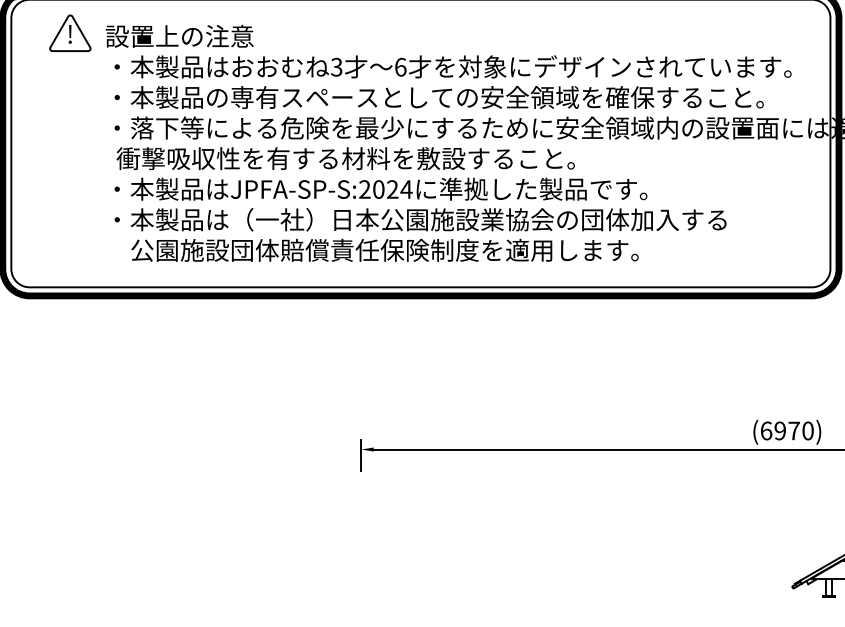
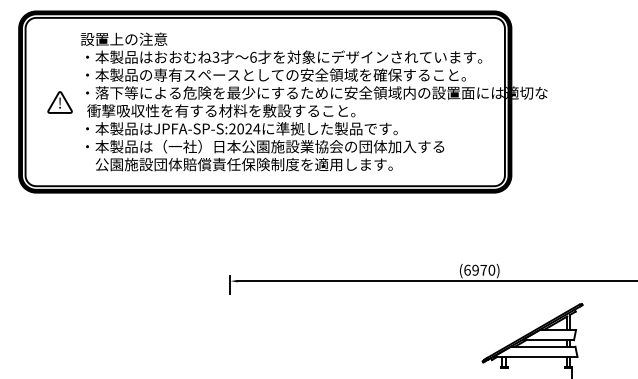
part: (69, 33) -> (59, 102), moved

